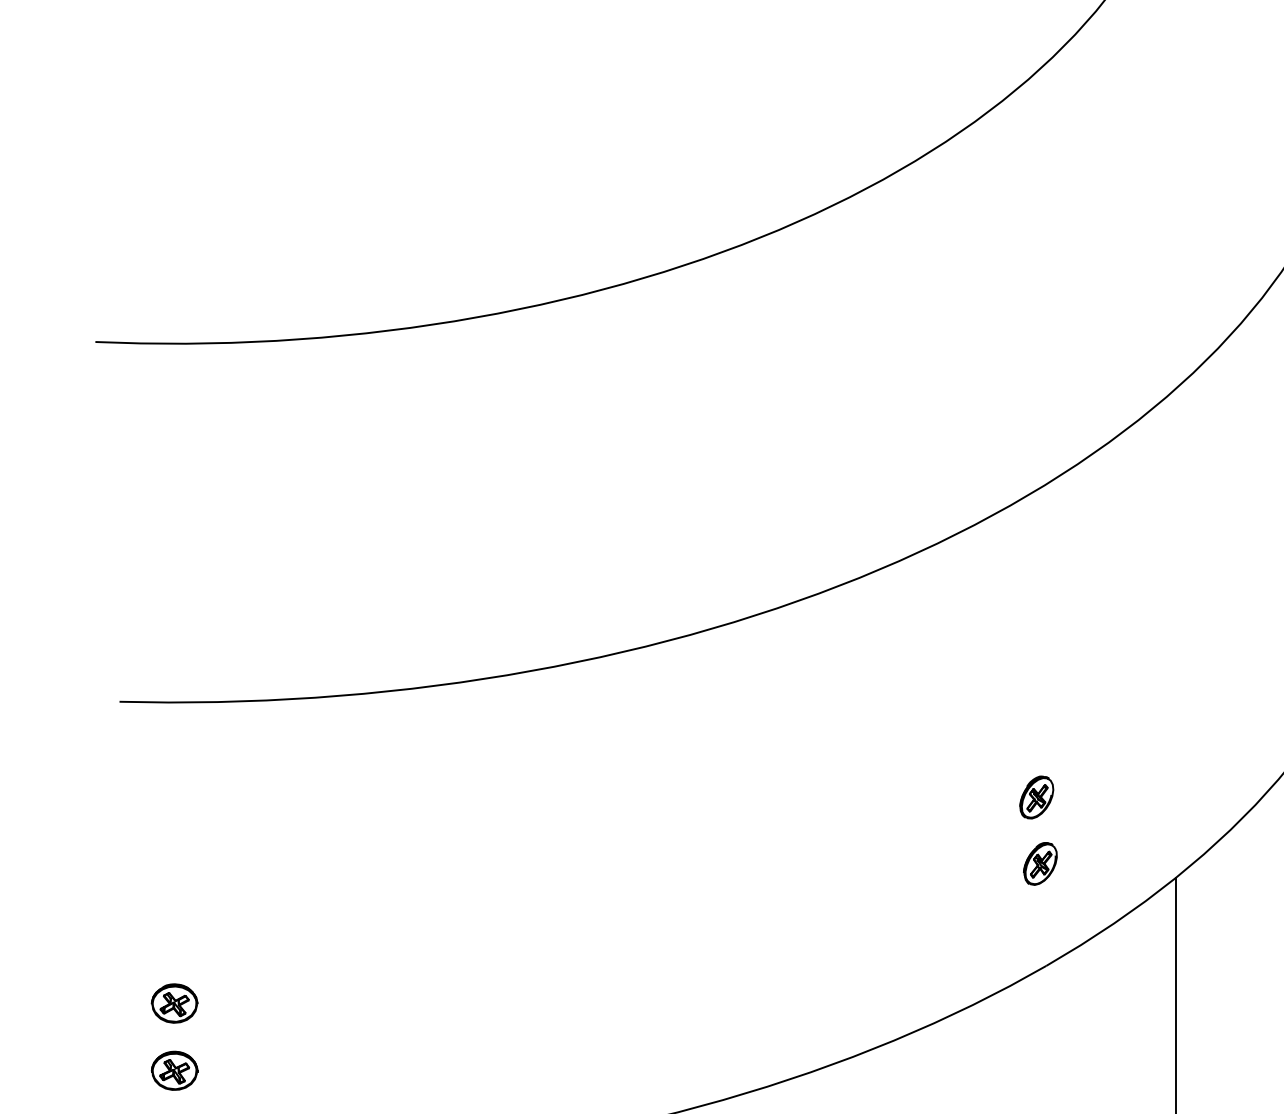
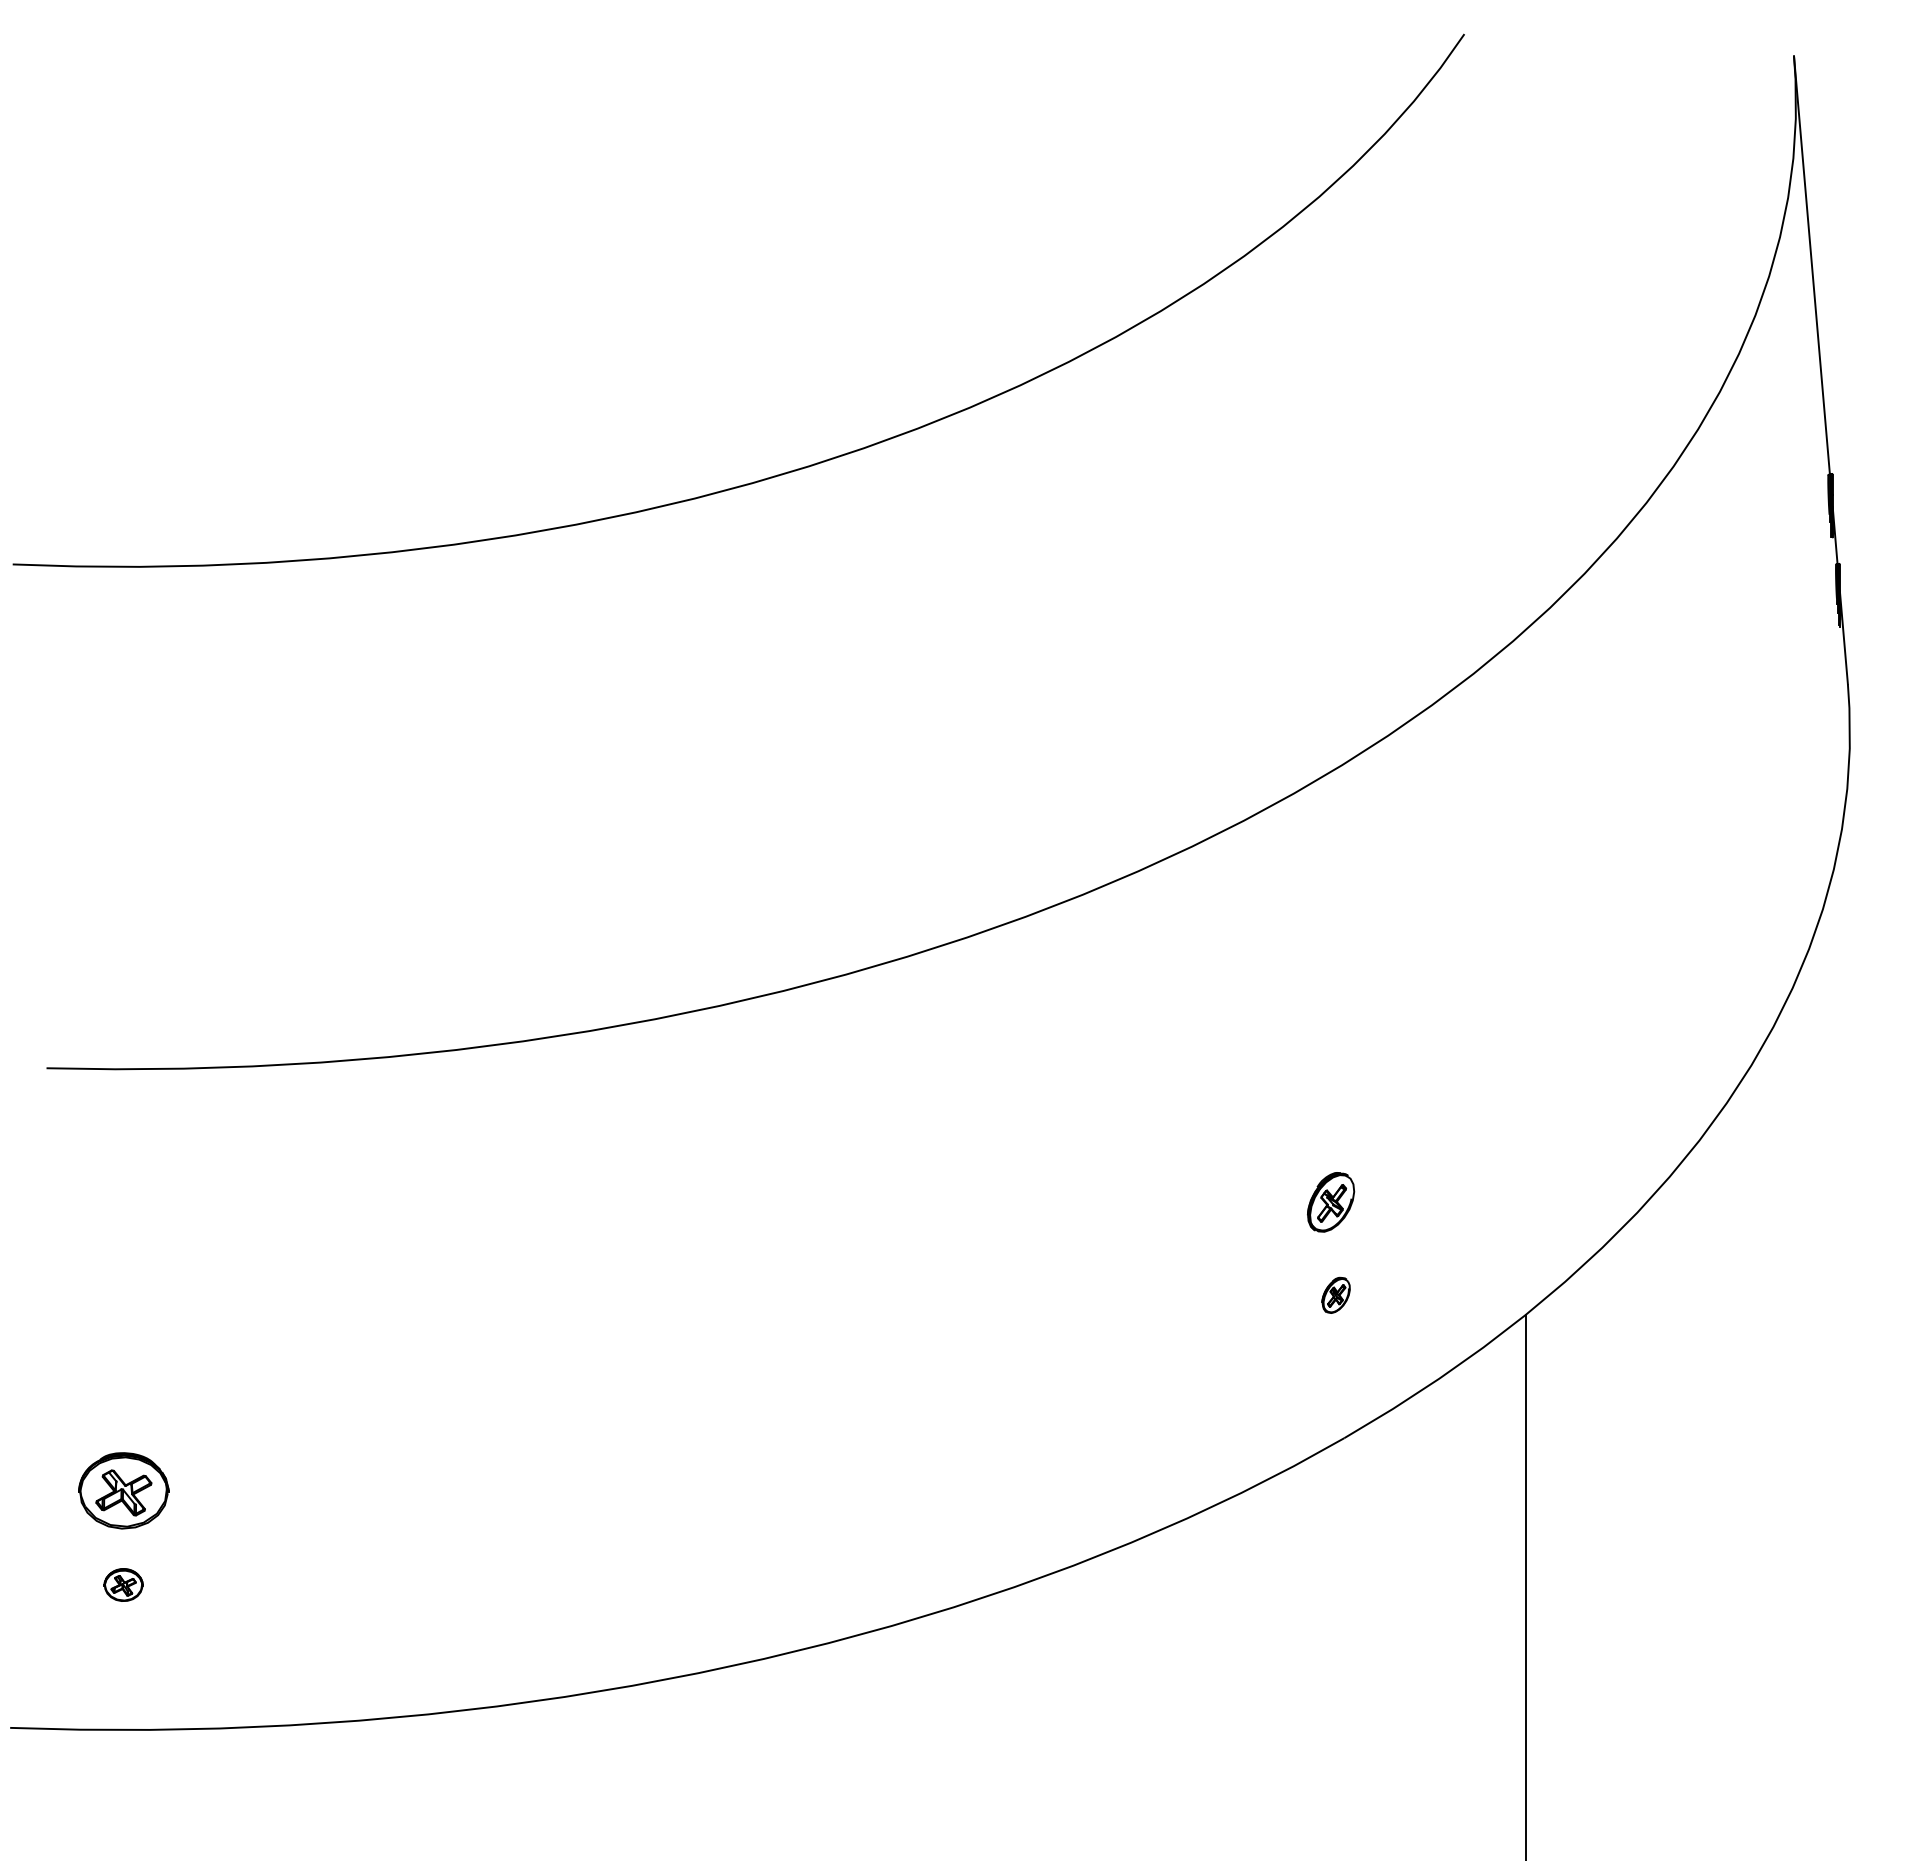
part: (1039, 864) -> (1335, 1295), size x0.6
part: (174, 1003) -> (123, 1490), size x1.4
part: (174, 1070) -> (123, 1584), size x0.6

